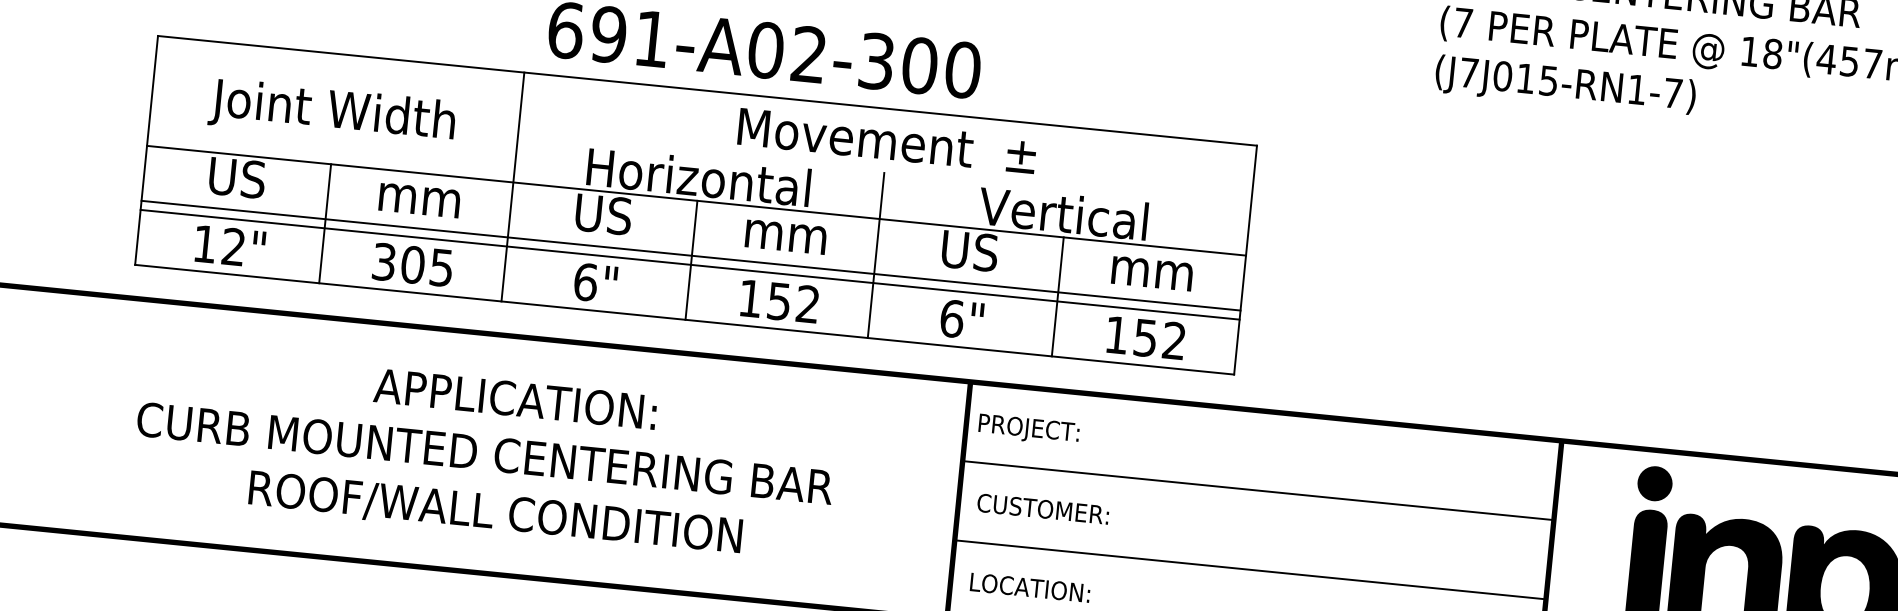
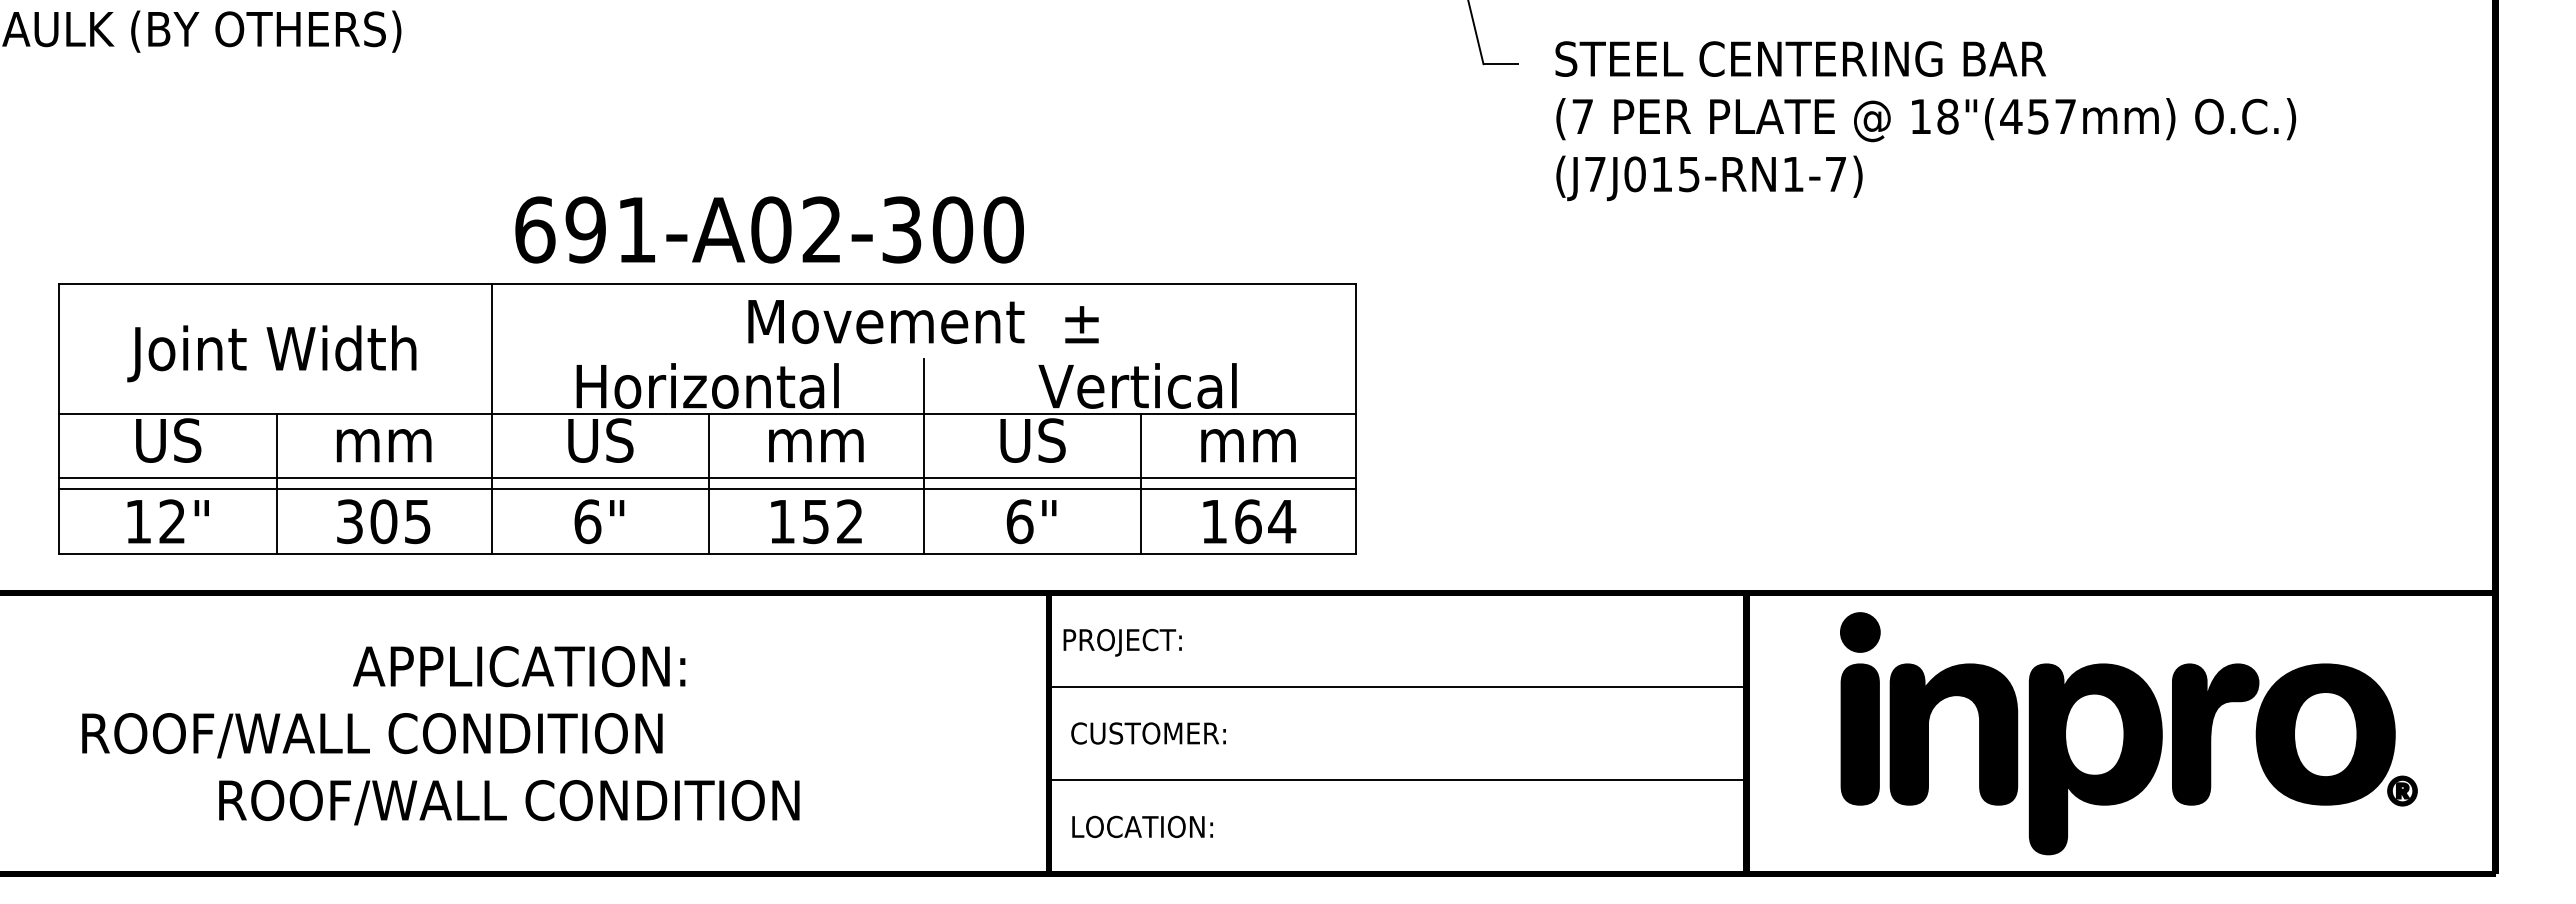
text: (1160, 339) -> (1265, 521), 152 -> 164
text: (485, 455) -> (490, 735), CURB MOUNTED CENTERING BAR -> ROOF/WALL CONDITION

